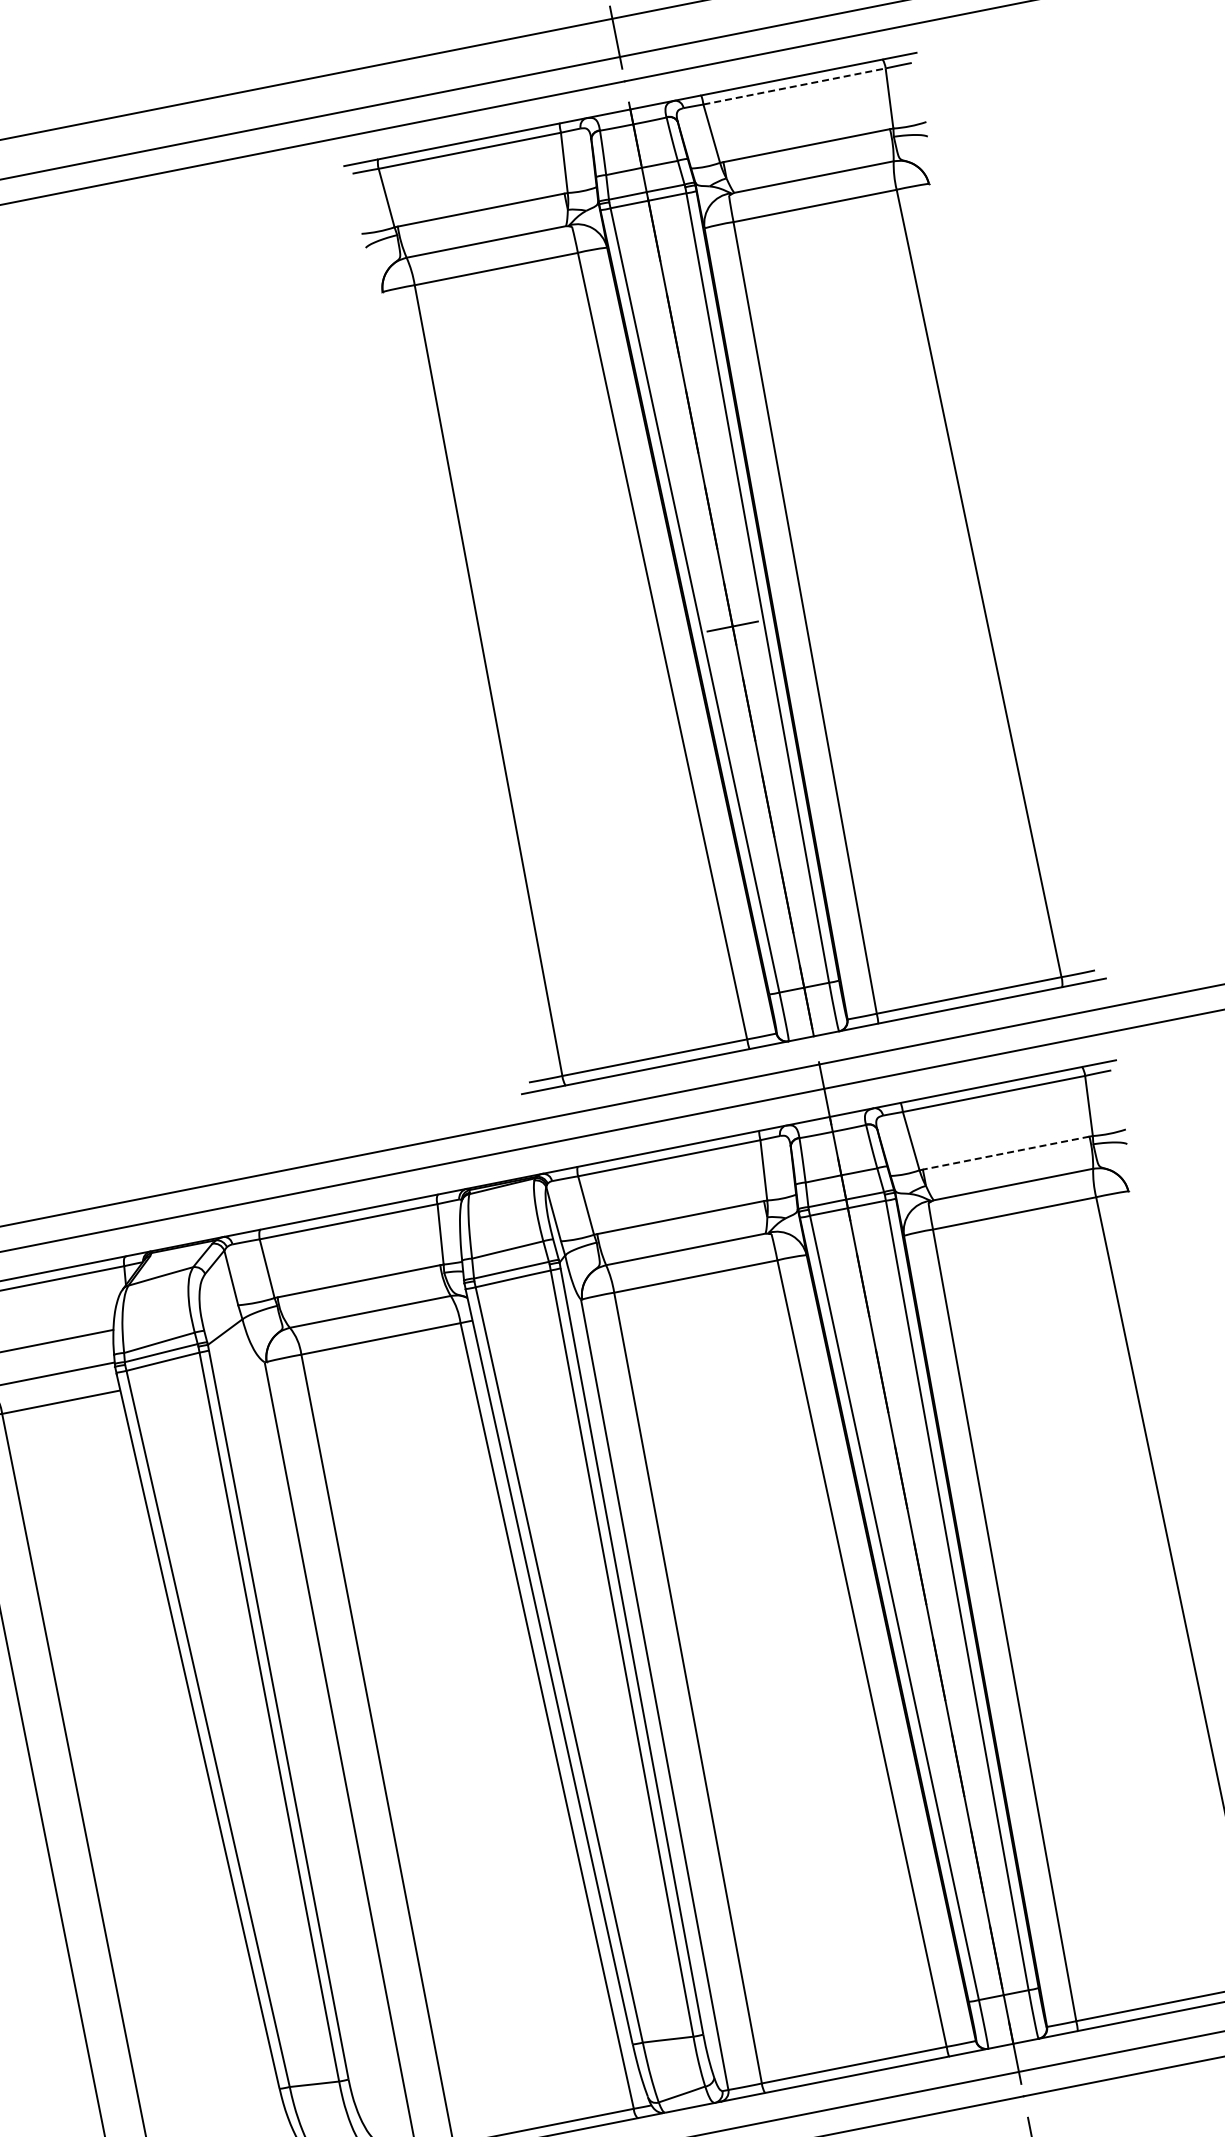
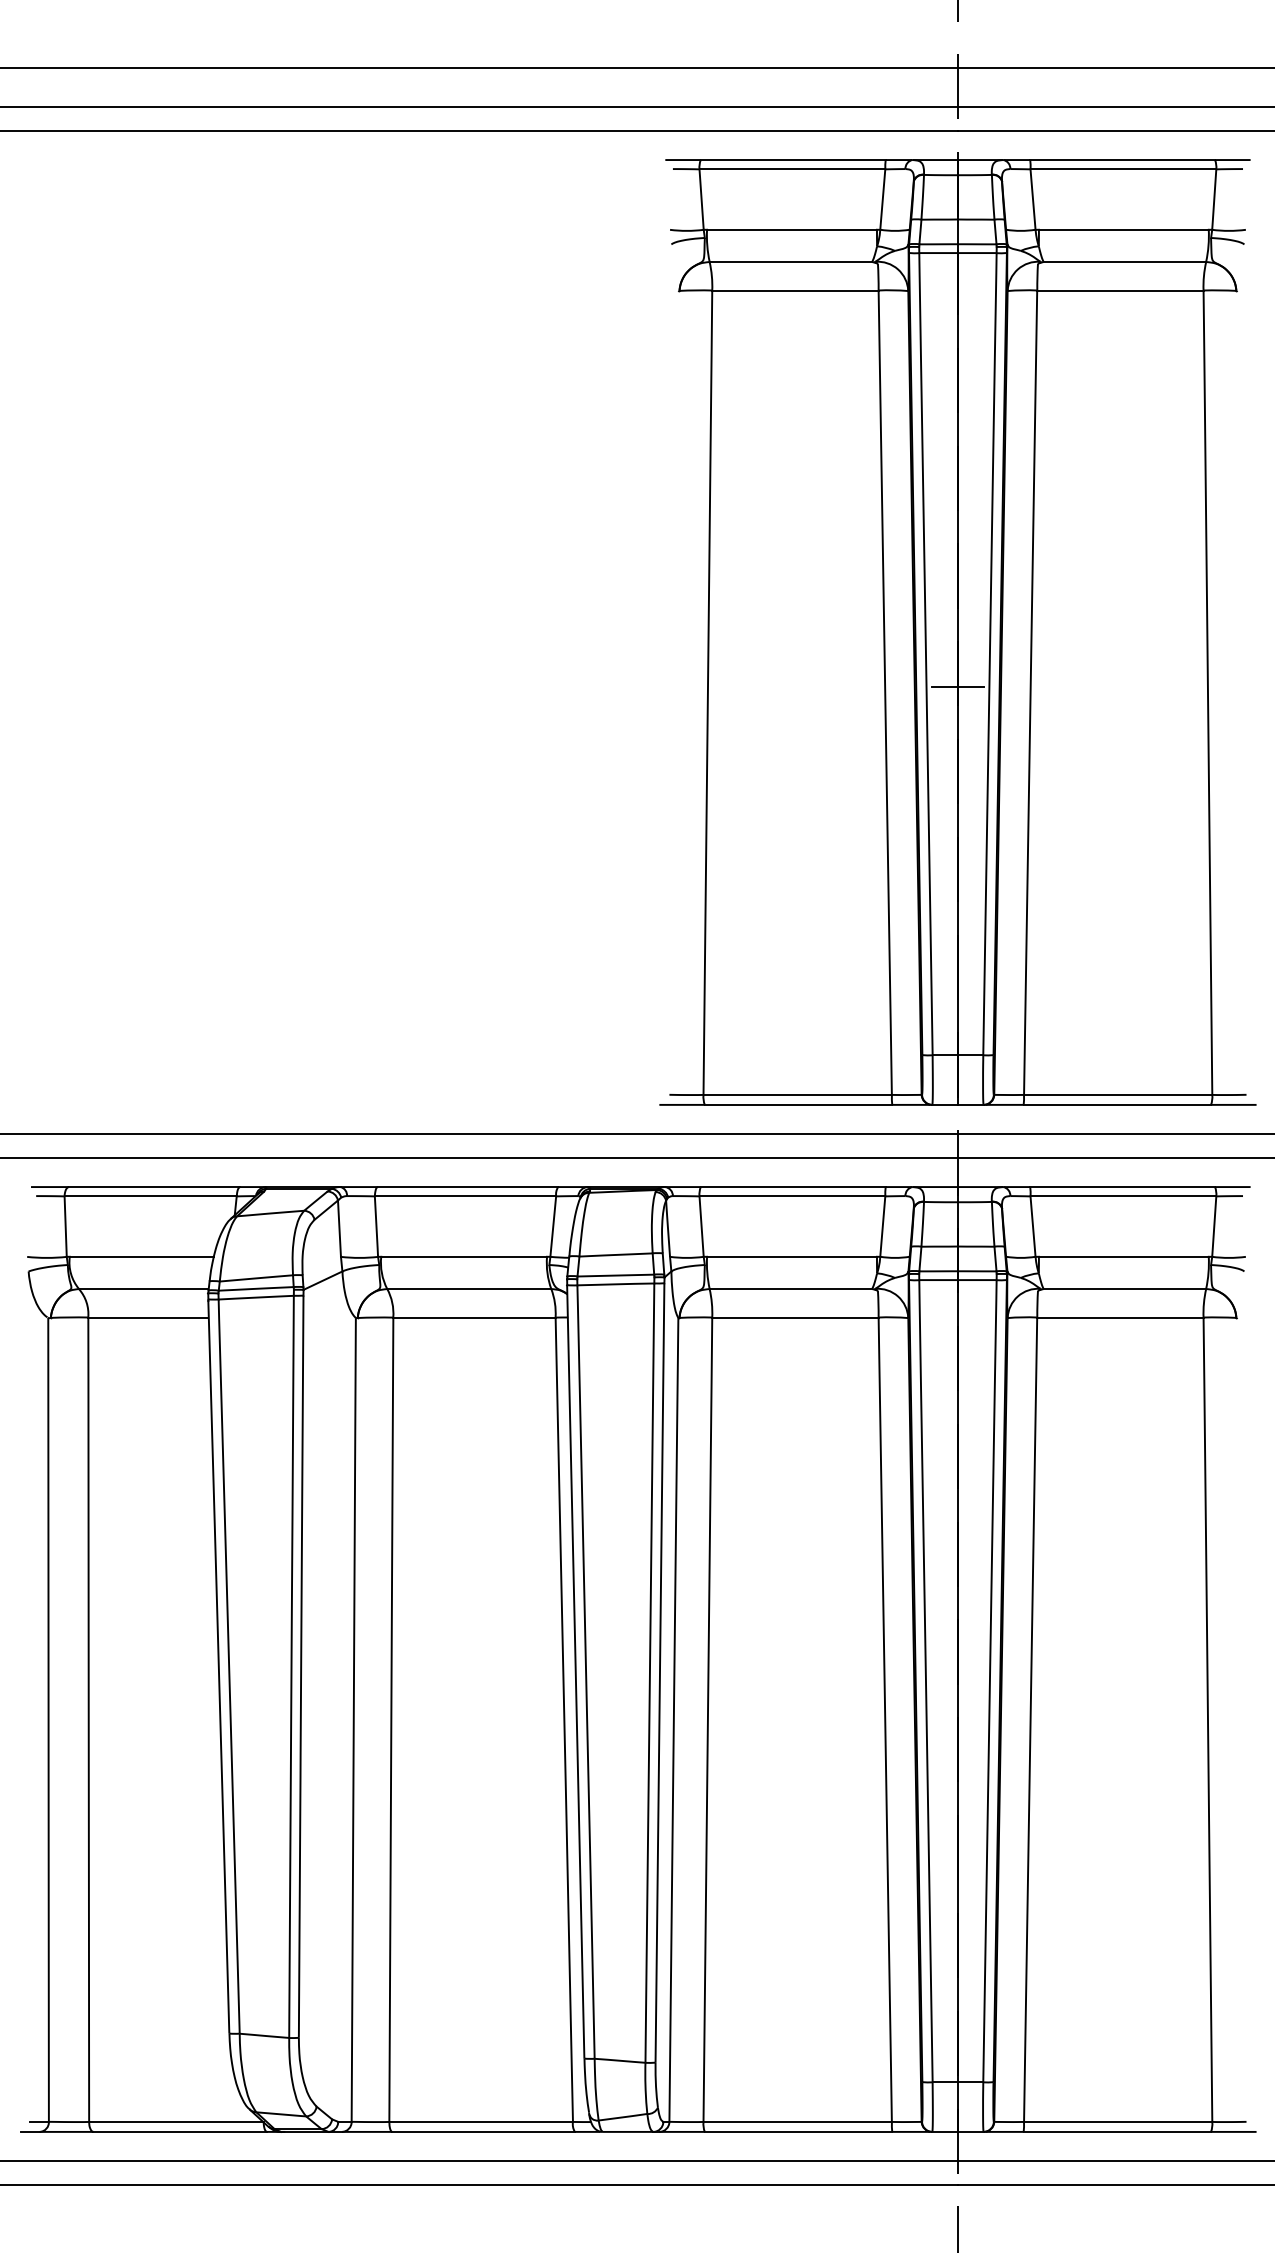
line: (794, 86) -> (1123, 169), dashed -> solid
line: (1005, 1152) -> (1123, 1256), dashed -> solid

